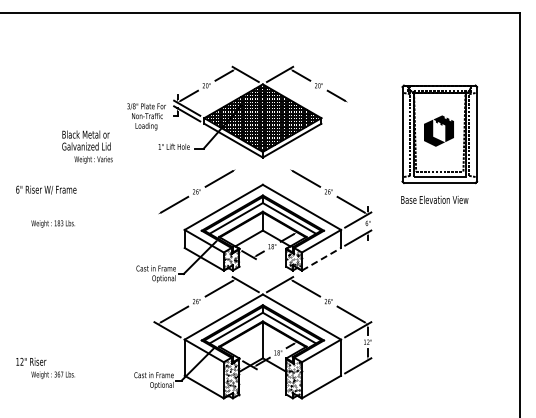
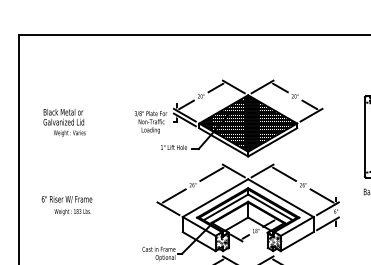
line: (338, 107) -> (311, 114), added
text: (87, 146) -> (64, 122), moved
line: (245, 174) -> (233, 170), added
line: (279, 174) -> (262, 170), added
text: (46, 189) -> (67, 199), moved
line: (167, 219) -> (168, 208), added
line: (321, 259) -> (297, 241), dashed -> solid

